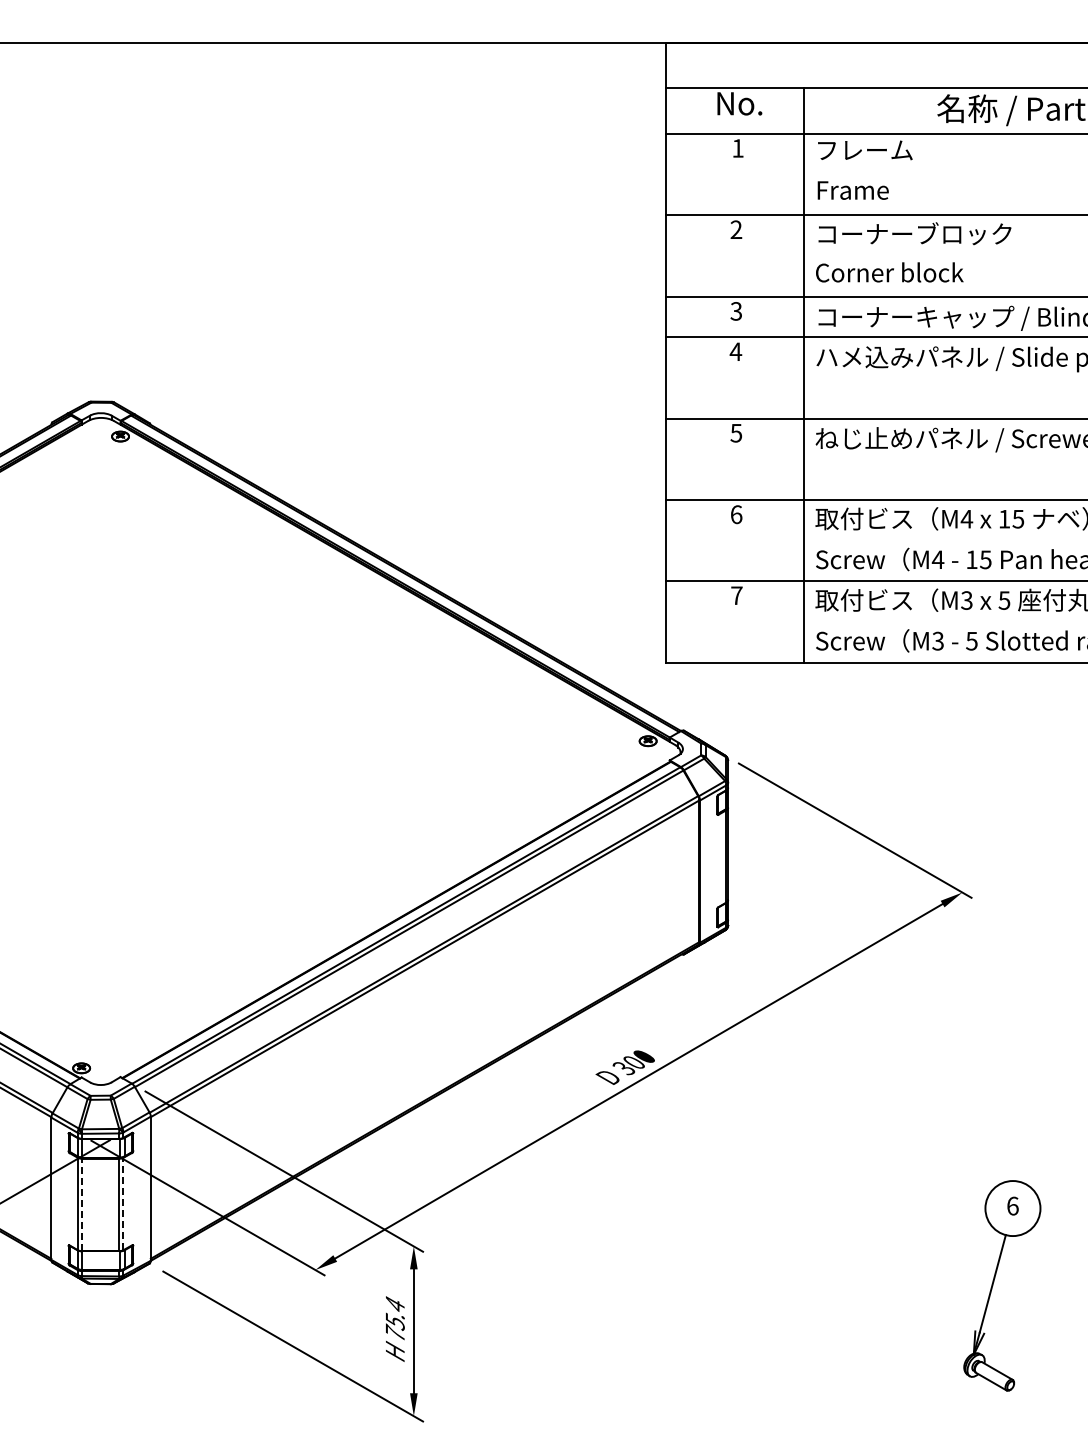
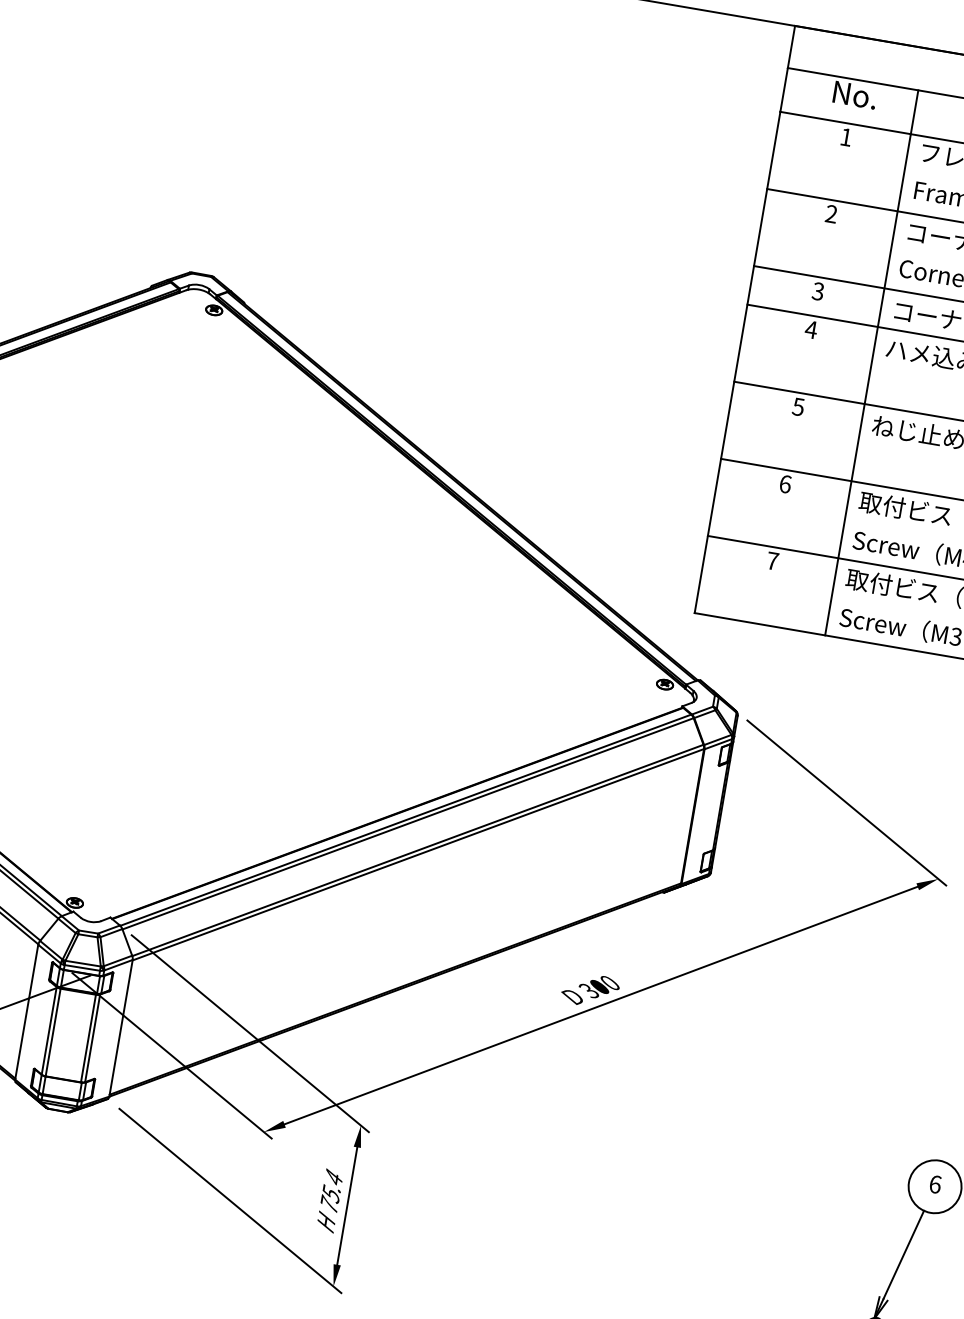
line: (123, 1203) -> (92, 1037), dashed -> solid
line: (82, 1204) -> (53, 1032), dashed -> solid

